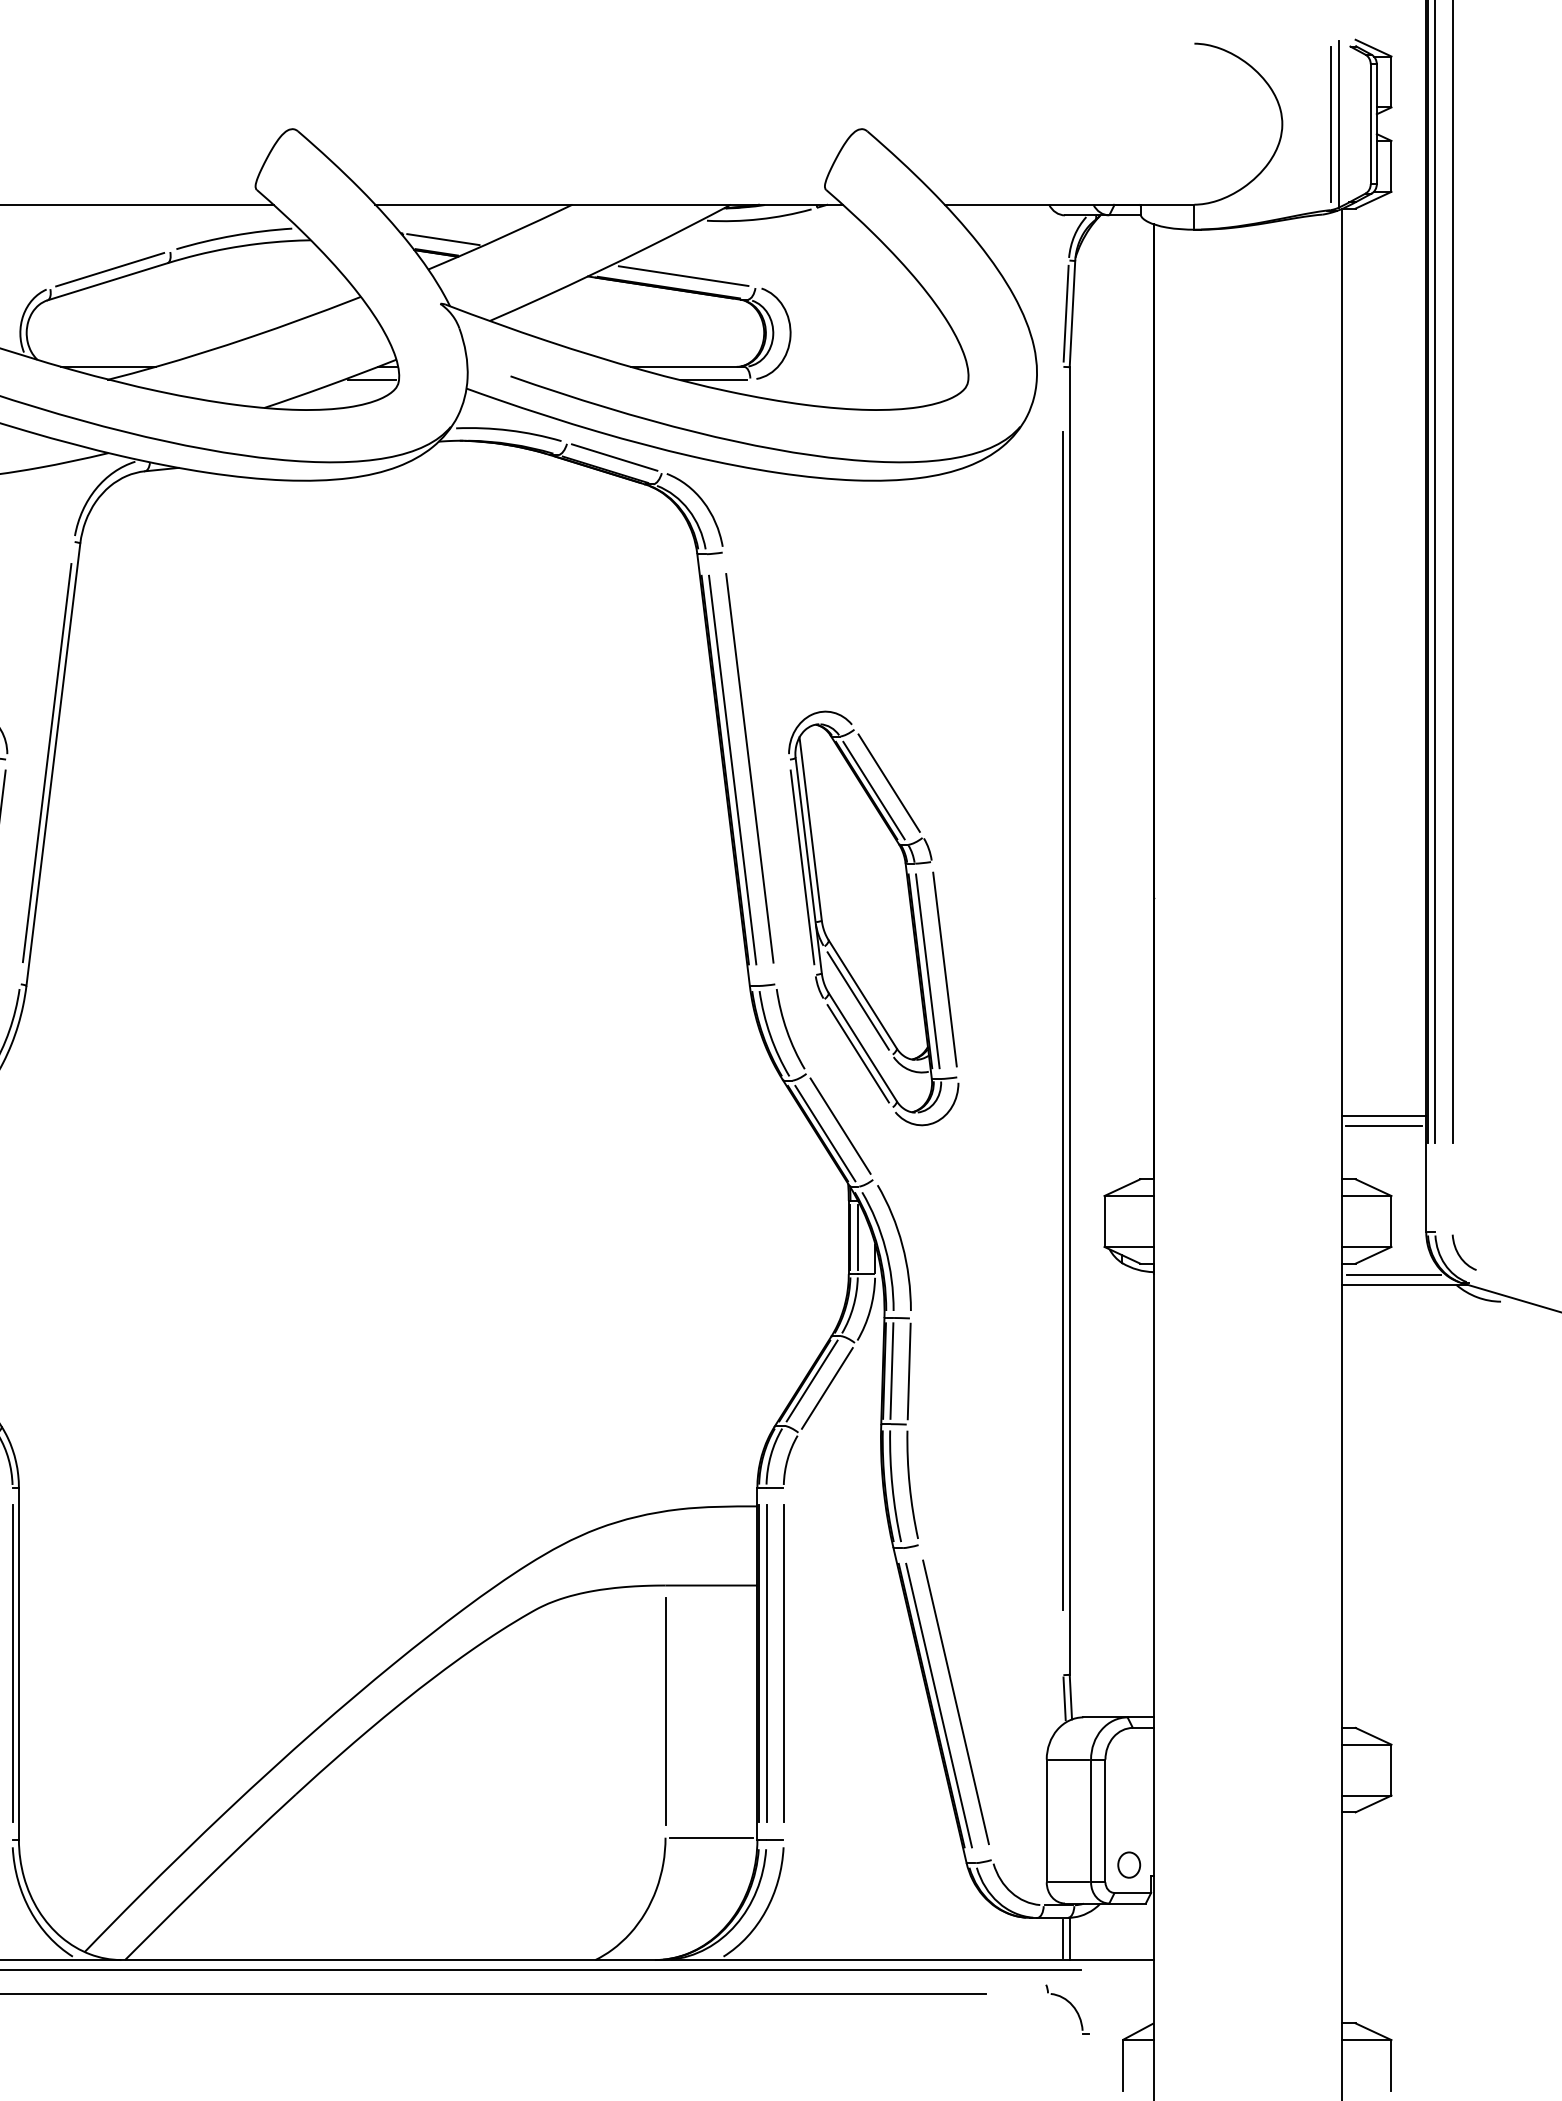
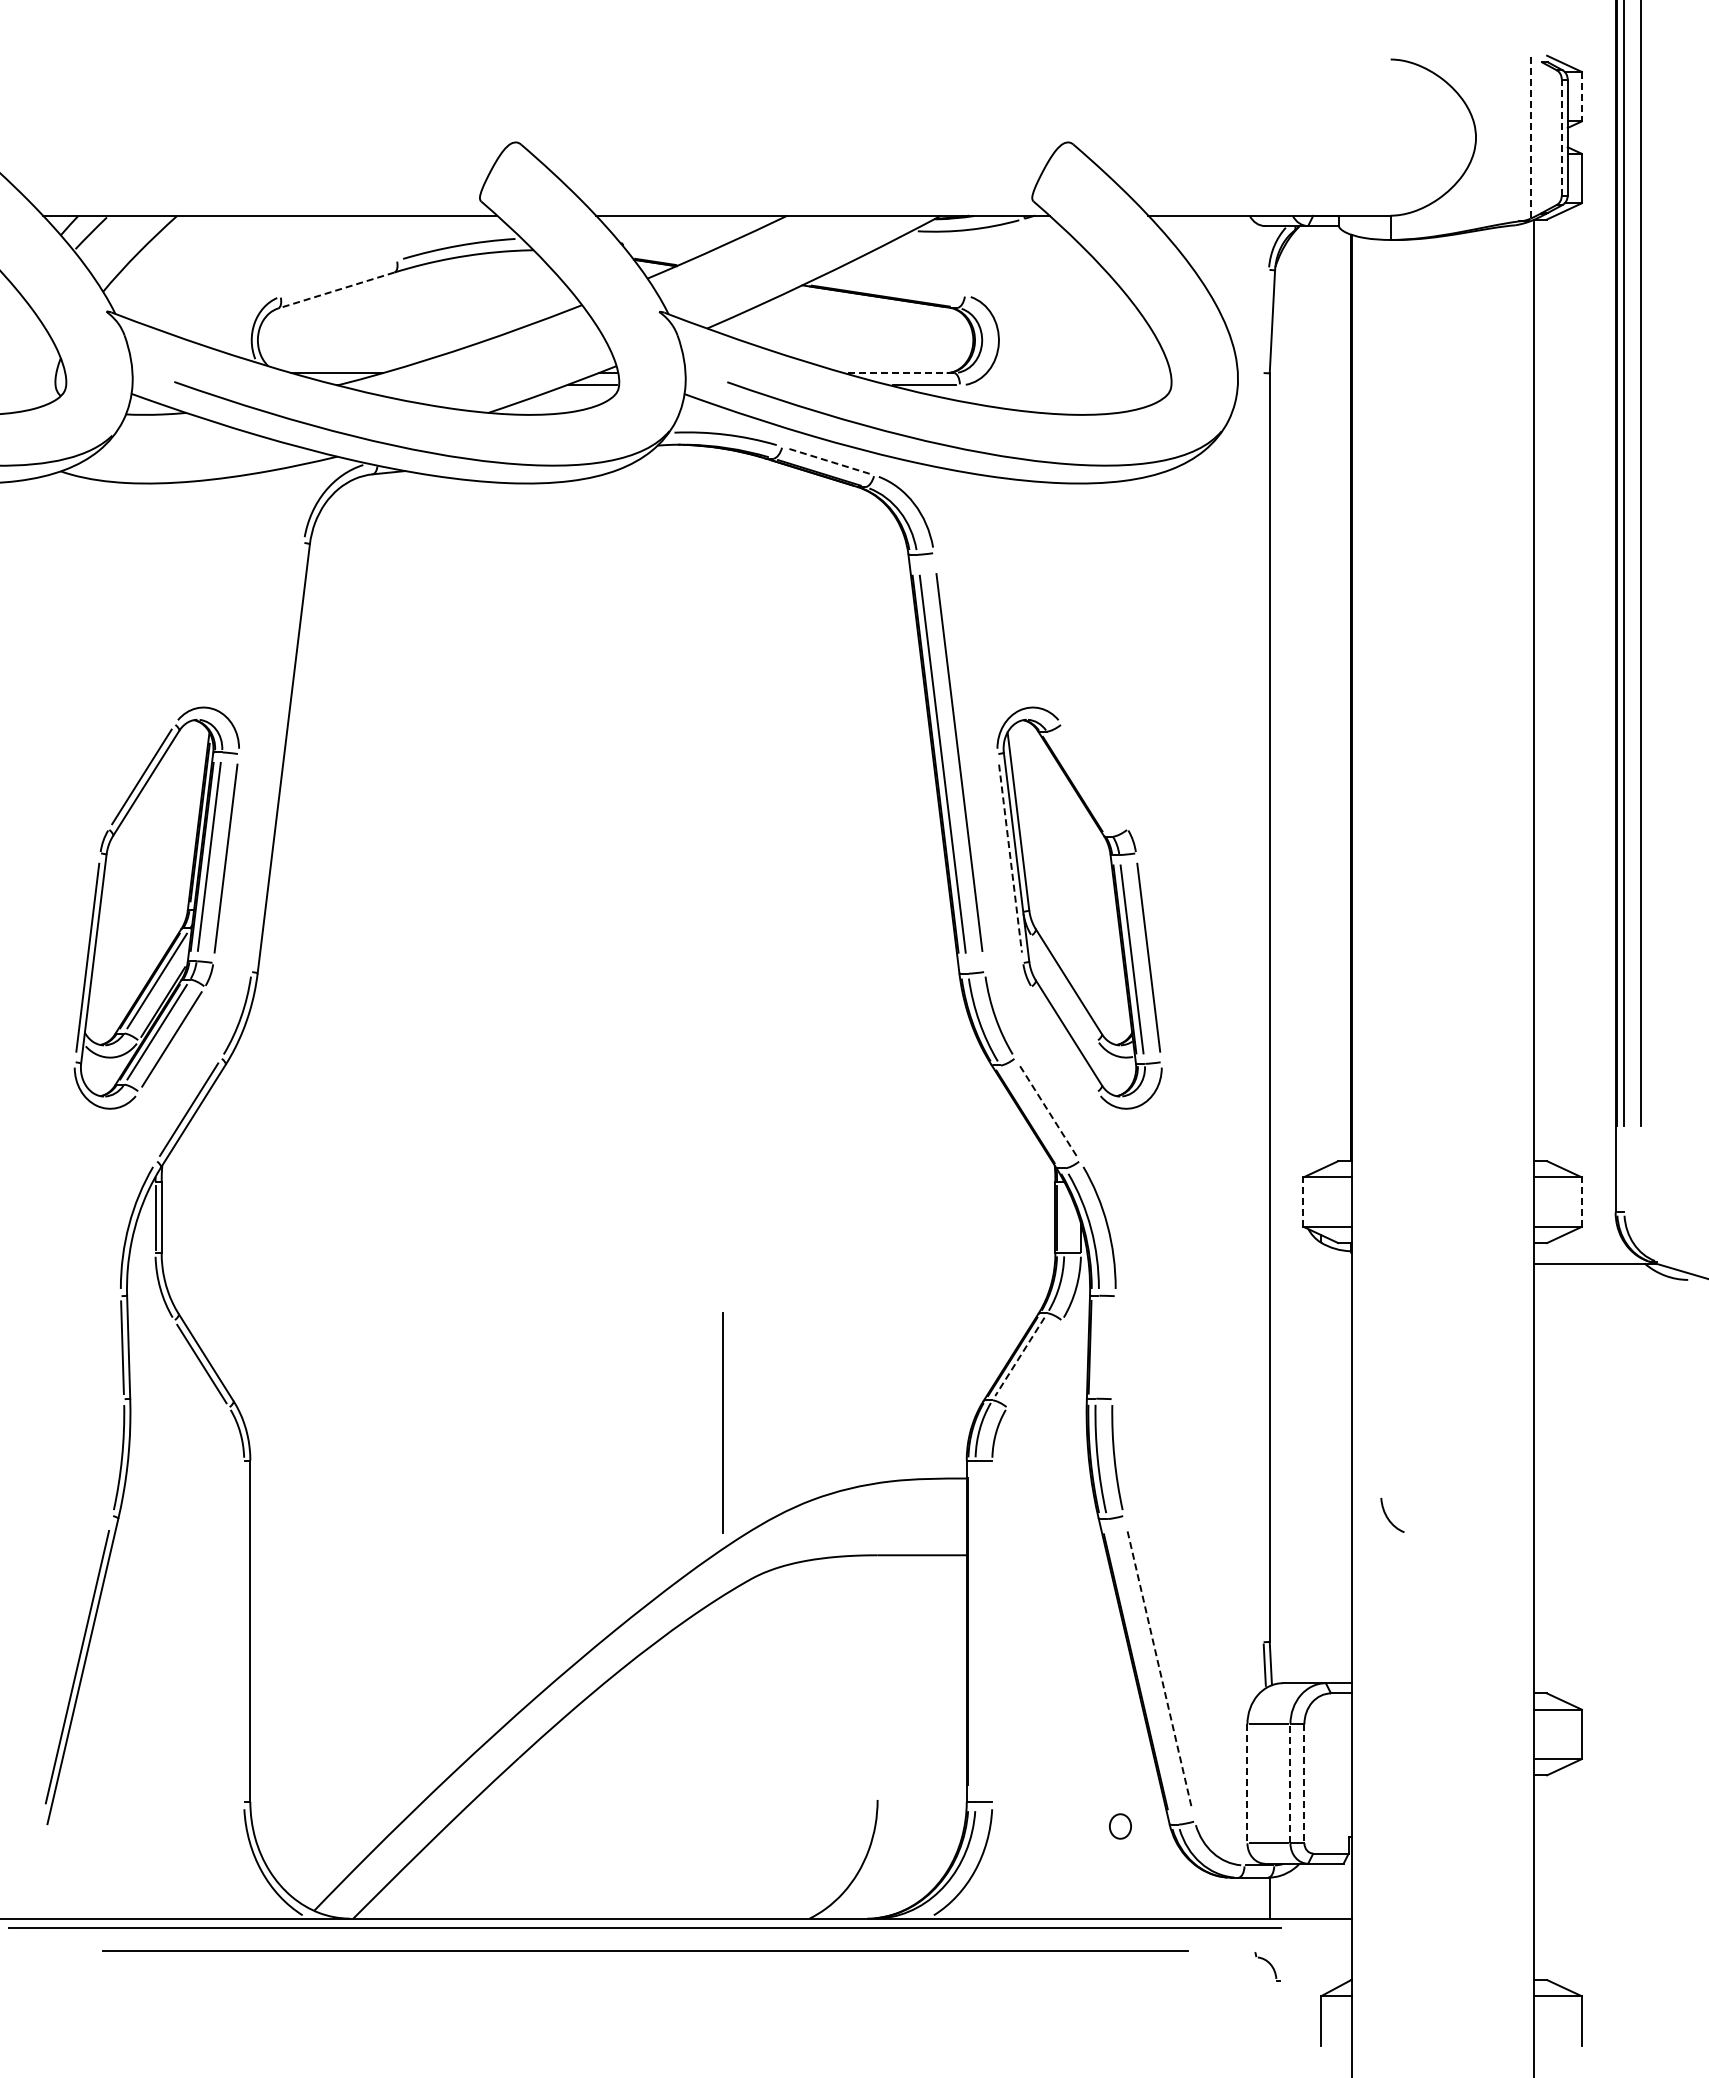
line: (1391, 81) -> (1581, 96), solid -> dashed
line: (1330, 124) -> (1522, 137), removed
line: (1338, 124) -> (1530, 137), solid -> dashed
line: (1370, 124) -> (1561, 137), solid -> dashed
line: (443, 239) -> (662, 249), removed
line: (109, 269) -> (338, 278), removed
line: (683, 275) -> (895, 284), removed
line: (107, 281) -> (336, 290), solid -> dashed
line: (1065, 313) -> (1265, 321), removed
line: (687, 367) -> (898, 373), solid -> dashed
line: (613, 457) -> (827, 460), solid -> dashed
line: (46, 763) -> (277, 757), removed
line: (889, 782) -> (1094, 776), removed
line: (873, 789) -> (1079, 783), removed
line: (802, 867) -> (1010, 858), solid -> dashed
line: (858, 1000) -> (1064, 987), removed
line: (1063, 1020) -> (1263, 1007), removed
line: (858, 1053) -> (1064, 1039), removed
line: (1383, 1115) -> (1574, 1099), removed
line: (840, 1126) -> (1047, 1109), solid -> dashed
line: (1383, 1126) -> (1574, 1109), removed
line: (825, 1133) -> (1032, 1116), removed
line: (1104, 1221) -> (1303, 1202), solid -> dashed
line: (1391, 1221) -> (1581, 1202), solid -> dashed
line: (858, 1237) -> (1064, 1217), removed
curve: (1460, 1254) -> (1388, 1517), moved
line: (1393, 1275) -> (1583, 1254), removed
line: (891, 1370) -> (1096, 1346), removed
line: (908, 1371) -> (1113, 1347), removed
line: (811, 1381) -> (1019, 1357), solid -> dashed
line: (827, 1387) -> (1034, 1363), removed
line: (12, 1663) -> (244, 1630), removed
line: (766, 1663) -> (975, 1630), removed
line: (783, 1663) -> (992, 1630), removed
line: (956, 1702) -> (1159, 1668), solid -> dashed
line: (938, 1705) -> (1142, 1671), removed
line: (665, 1711) -> (722, 1422), moved
line: (1046, 1820) -> (1247, 1783), solid -> dashed
line: (1091, 1820) -> (1290, 1783), solid -> dashed
line: (1105, 1820) -> (1304, 1783), solid -> dashed
line: (711, 1837) -> (922, 1799), removed
part: (1129, 1865) -> (1120, 1826), moved
line: (1063, 1938) -> (1263, 1897), removed
part: (1067, 2009) -> (1267, 1966), size x0.6

